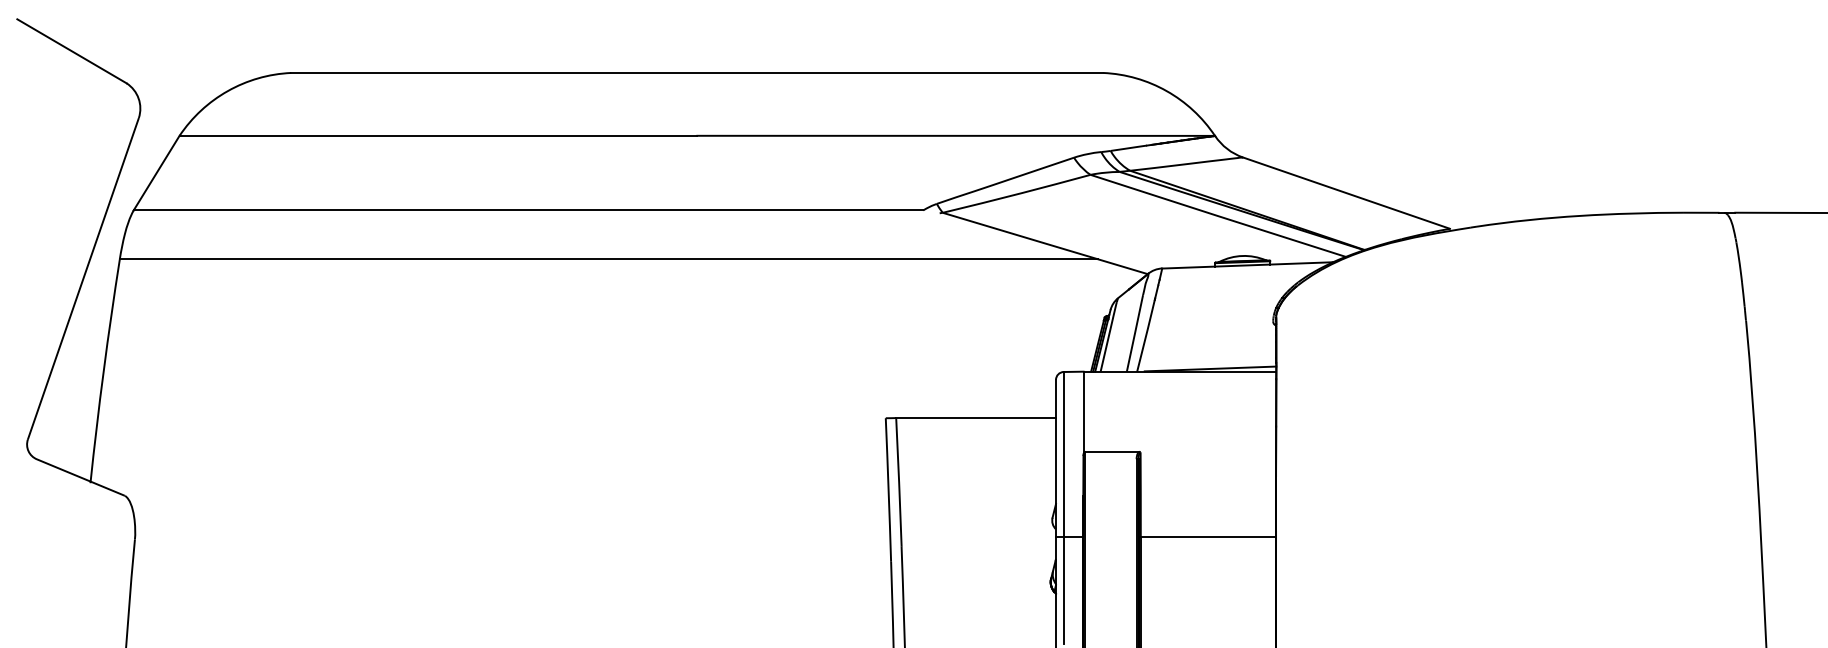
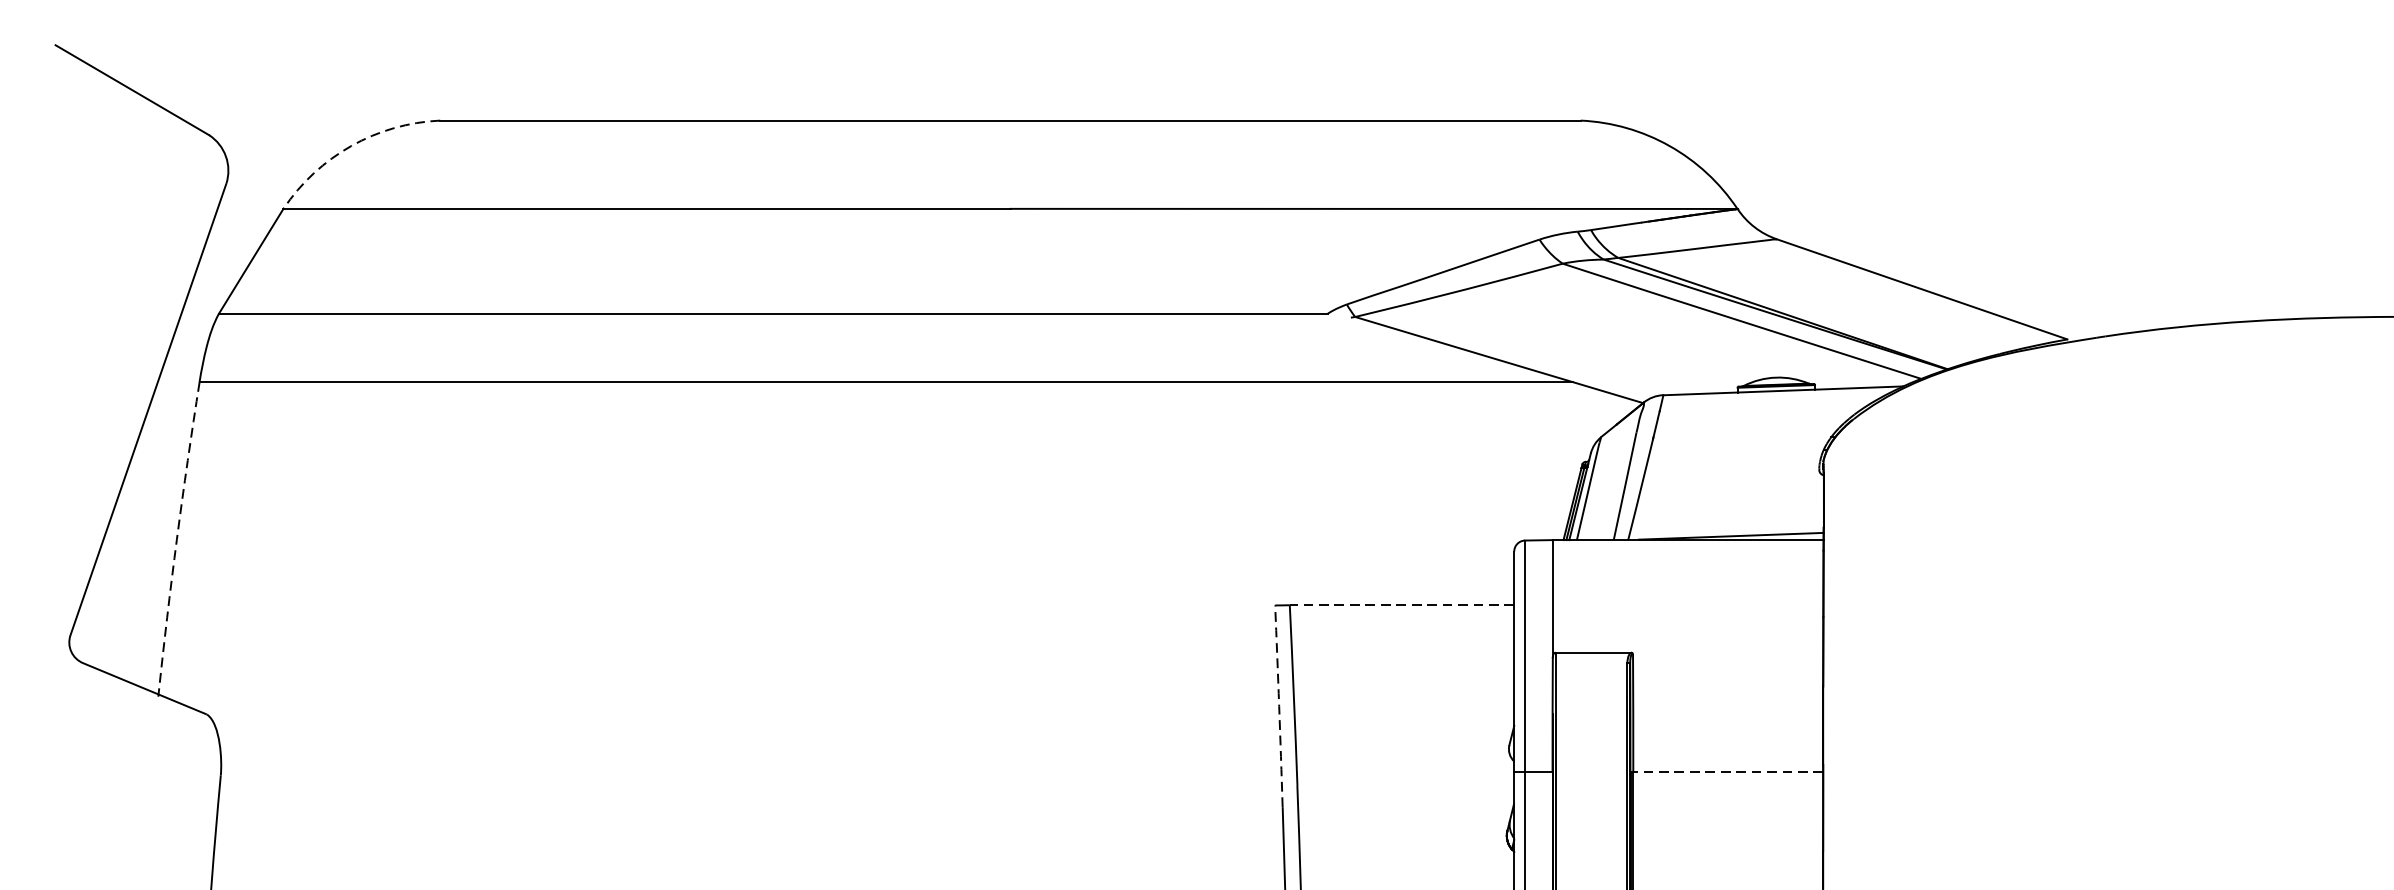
arc: (227, 91) -> (350, 146), solid -> dashed
arc: (103, 370) -> (176, 538), solid -> dashed
line: (976, 418) -> (1402, 605), solid -> dashed
arc: (888, 490) -> (1278, 706), solid -> dashed
line: (1207, 536) -> (1726, 771), solid -> dashed

